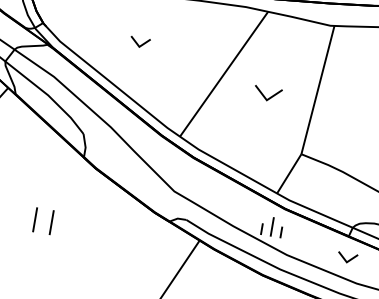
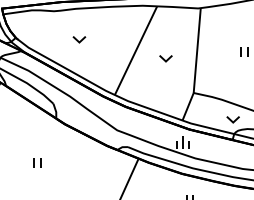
part: (267, 93) -> (165, 58), size x0.71
part: (43, 219) -> (37, 162), size x0.62
part: (346, 257) -> (232, 119), moved

